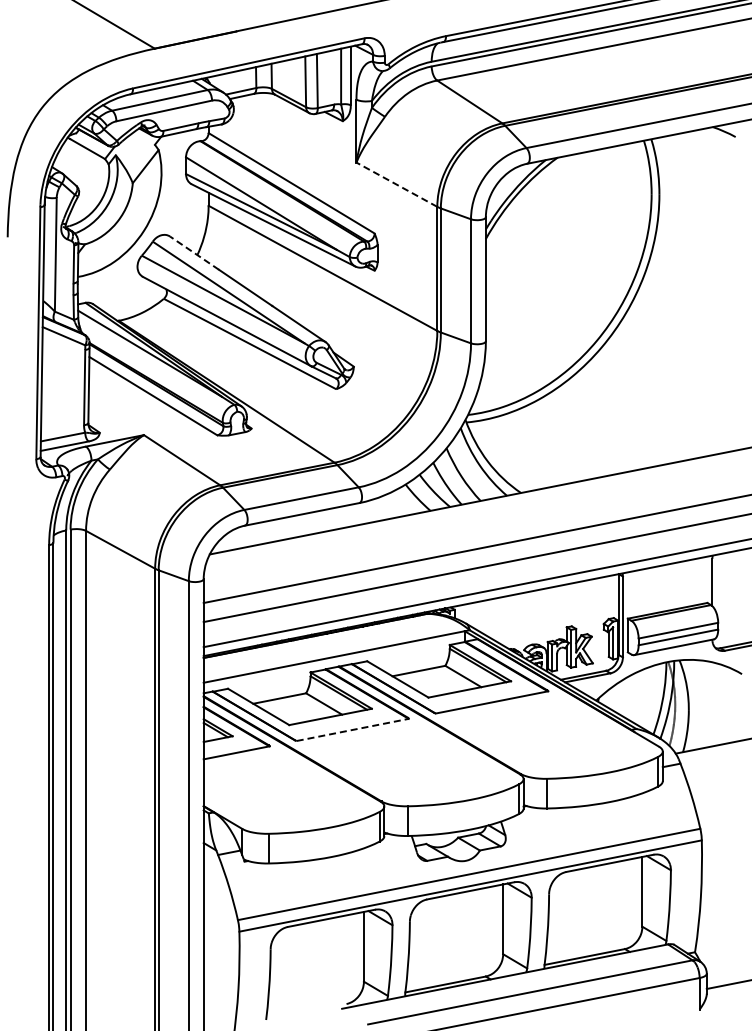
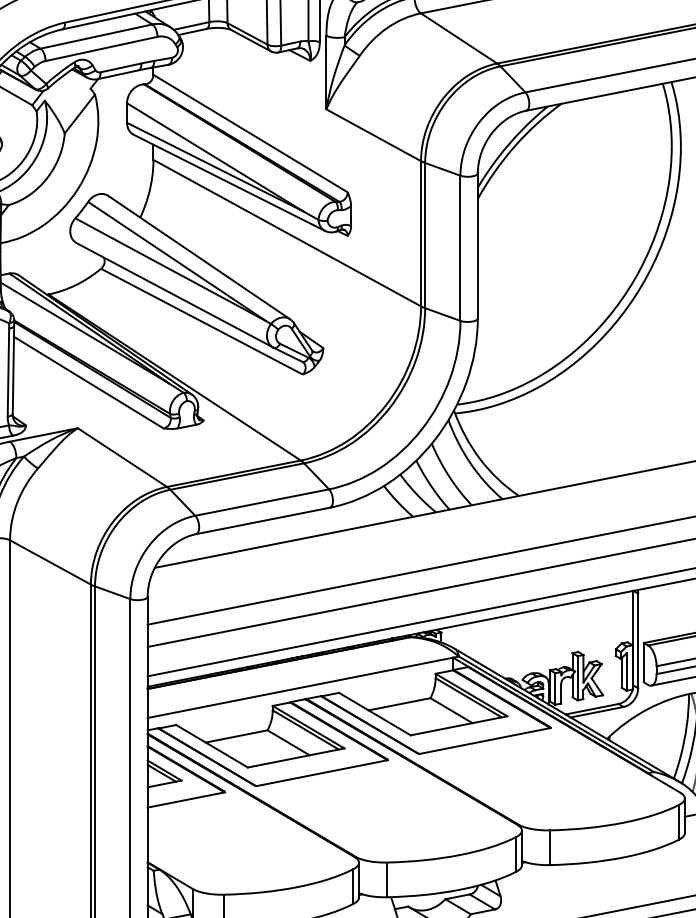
line: (396, 184) -> (373, 135), dashed -> solid
line: (194, 253) -> (136, 215), dashed -> solid
line: (353, 729) -> (322, 772), dashed -> solid

